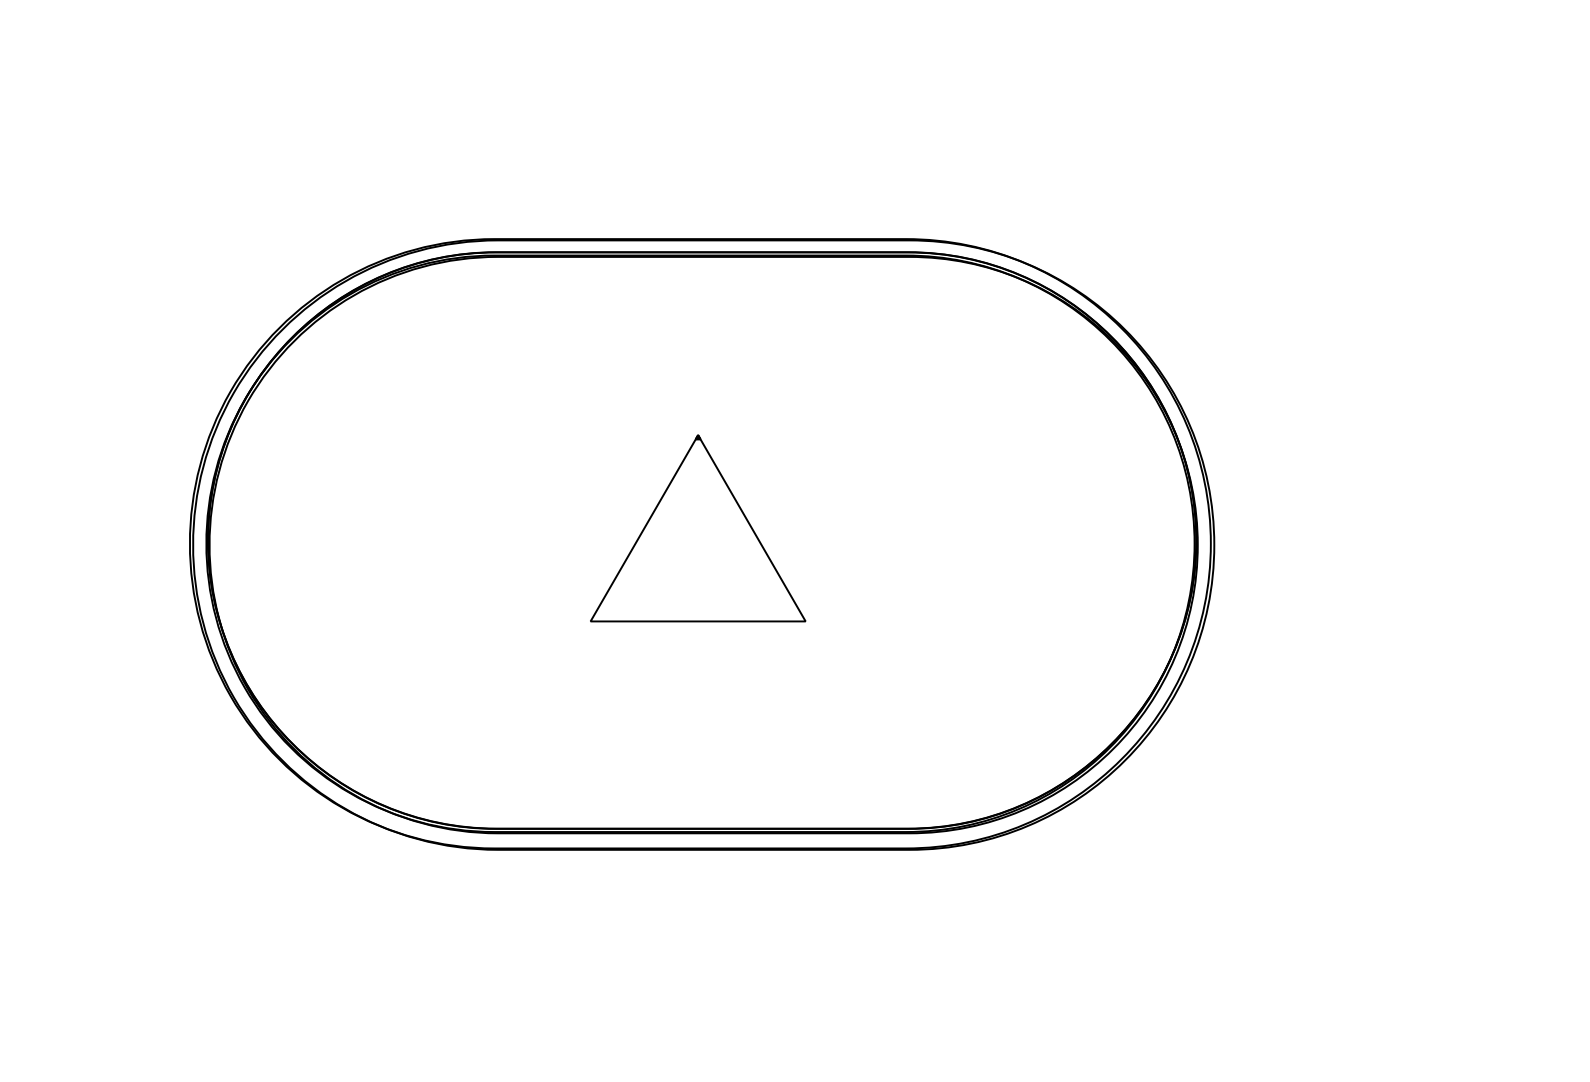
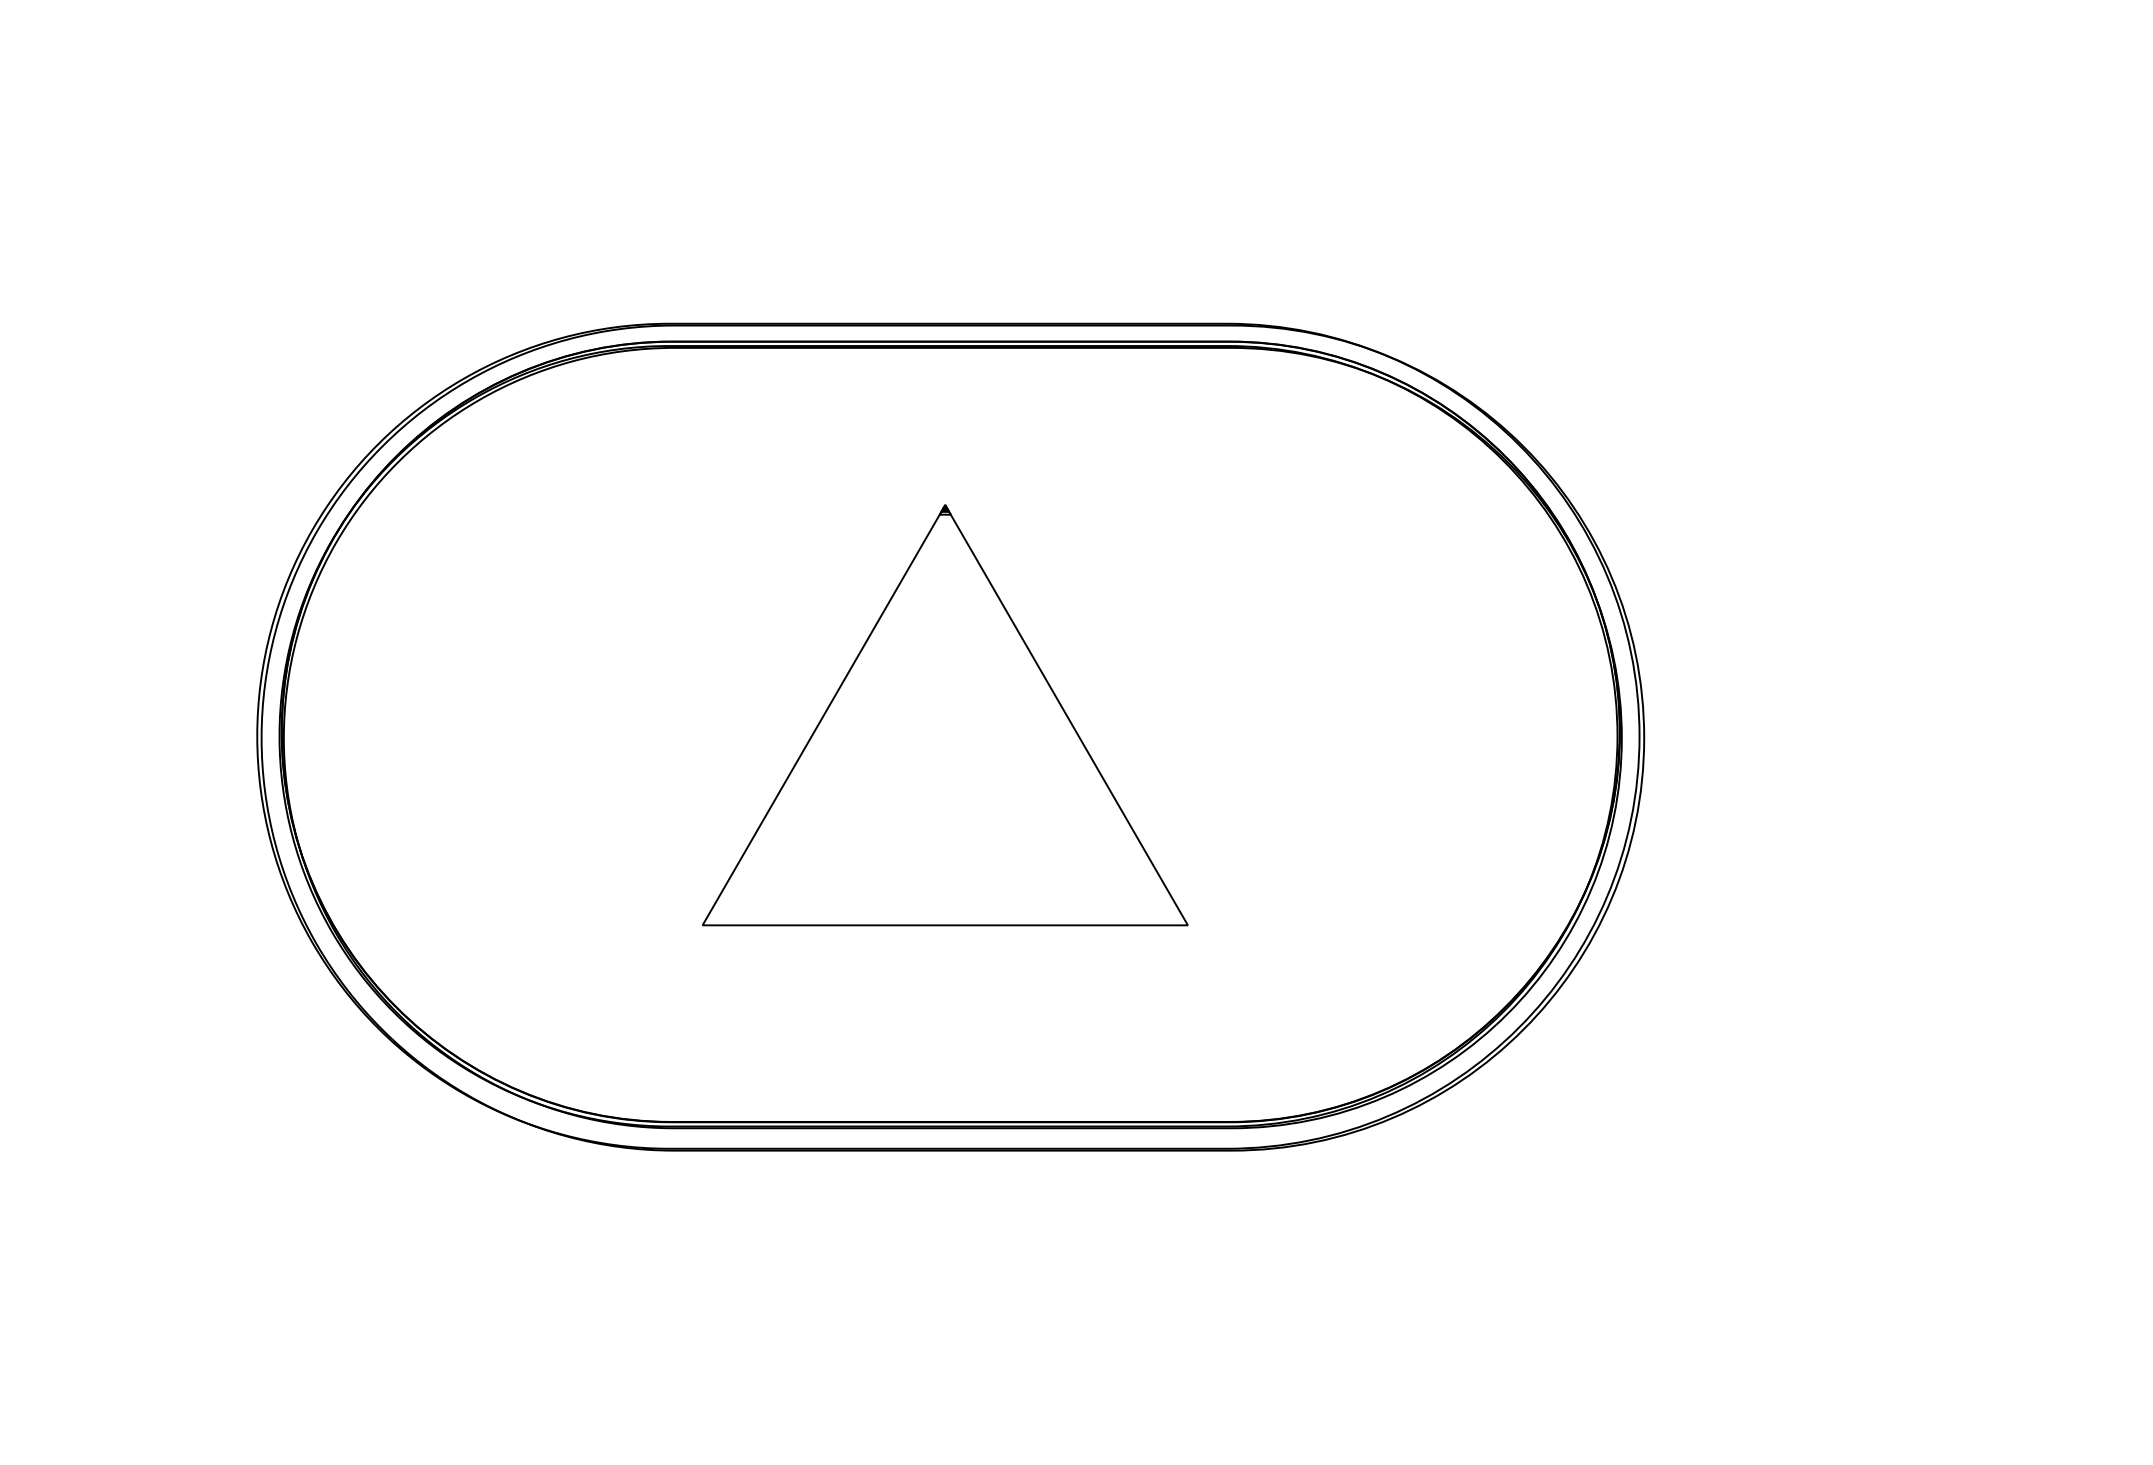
part: (698, 528) -> (945, 715), size x1.67

